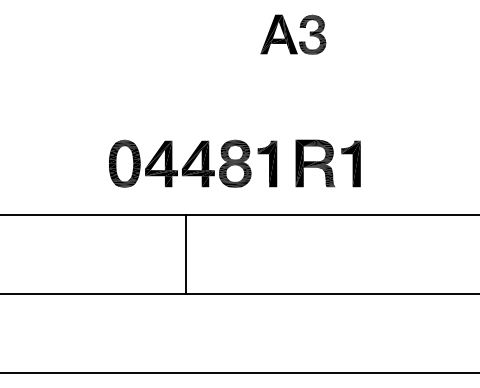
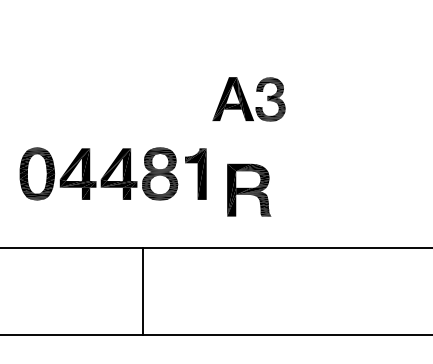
part: (293, 34) -> (249, 99), moved
part: (193, 163) -> (113, 173), moved
part: (350, 163) -> (288, 190), removed
line: (185, 254) -> (142, 291), moved

